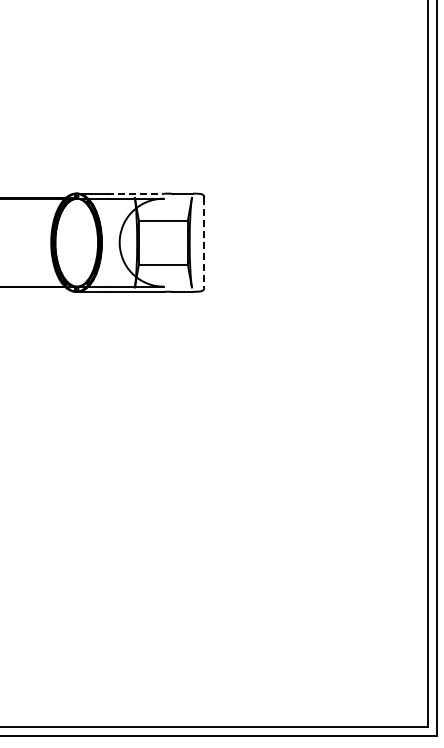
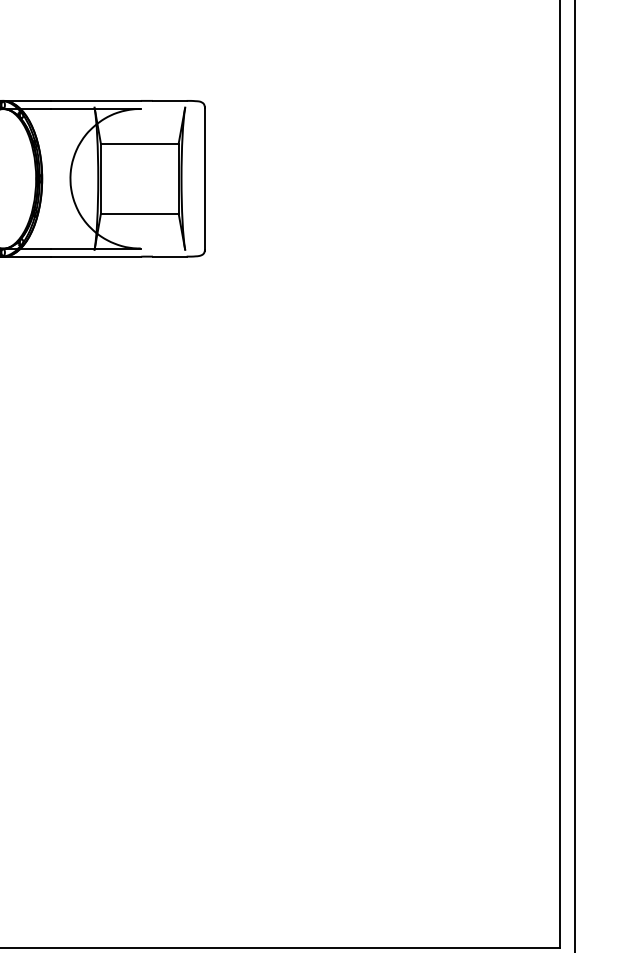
line: (136, 193) -> (97, 100), dashed -> solid
line: (204, 242) -> (205, 178), dashed -> solid

